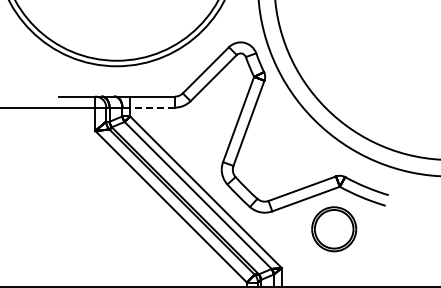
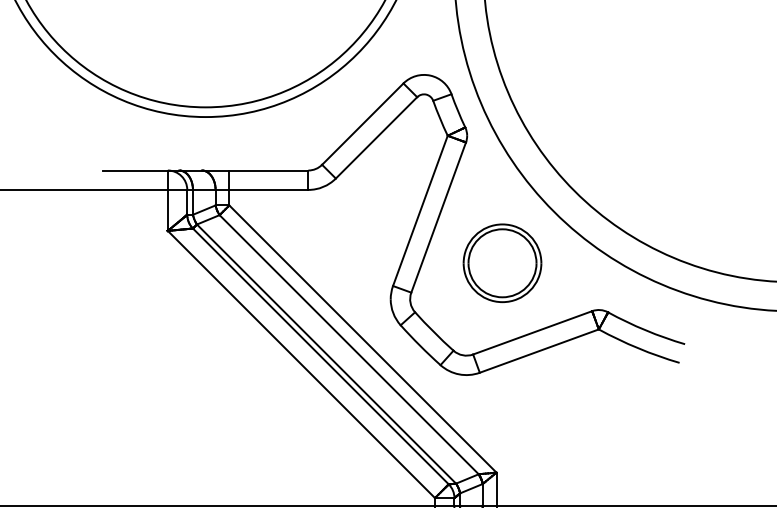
line: (152, 107) -> (268, 189), dashed -> solid
part: (334, 229) -> (503, 263), moved

